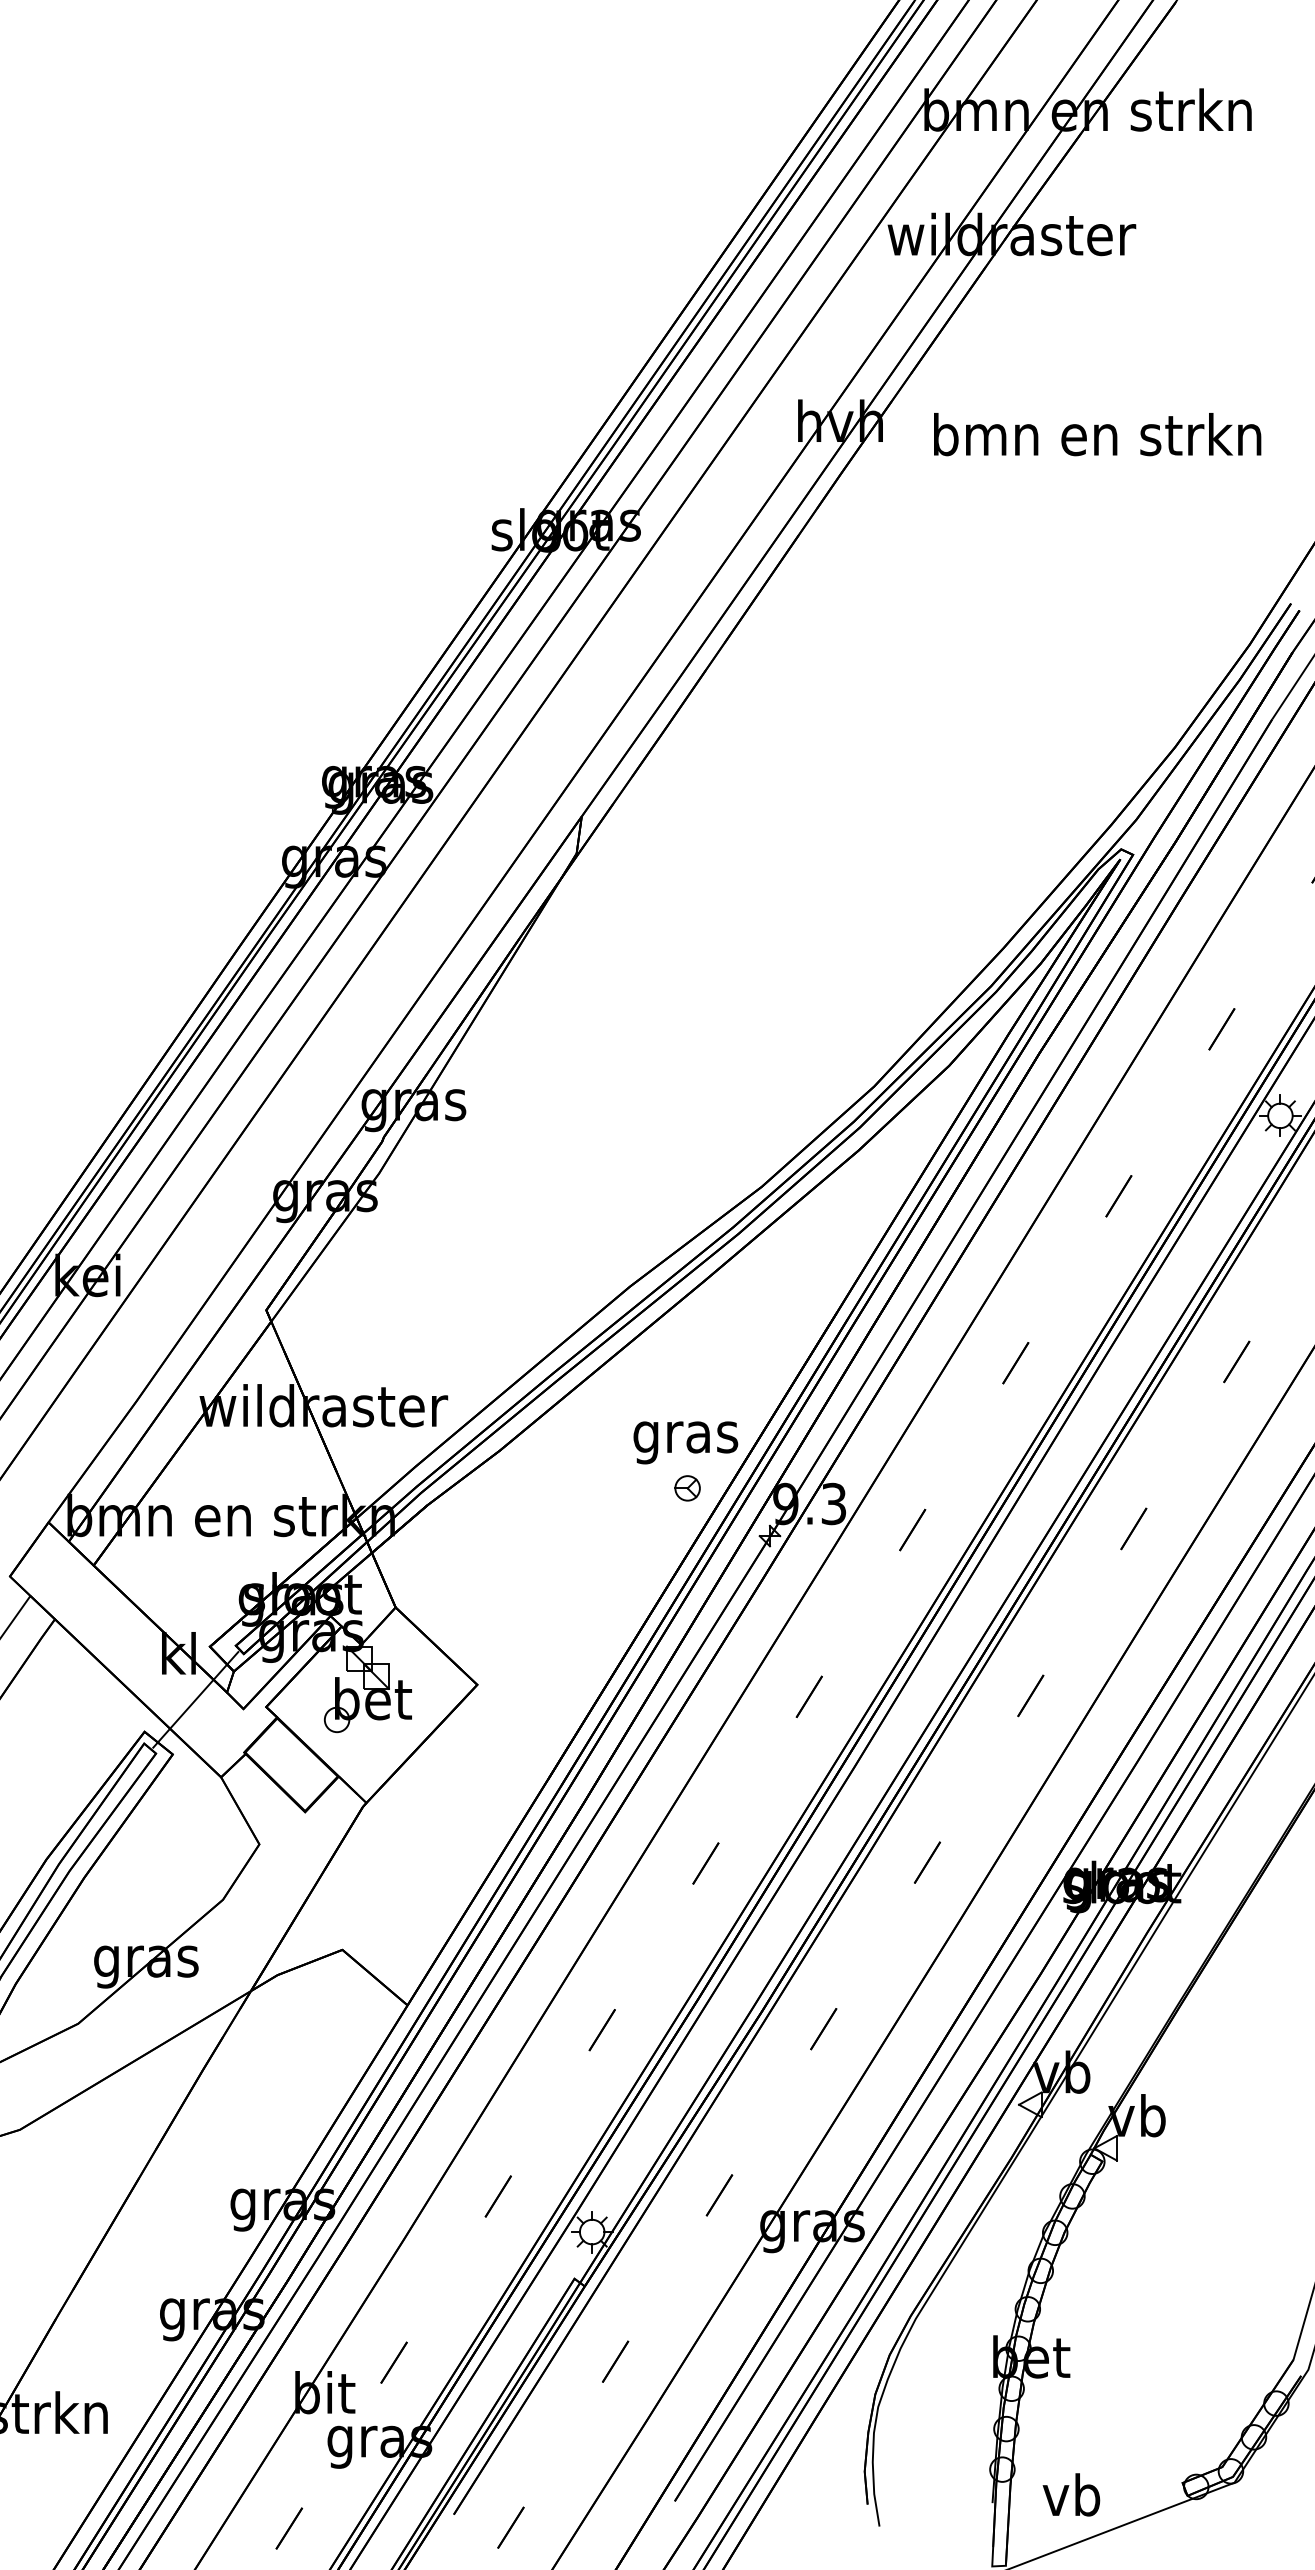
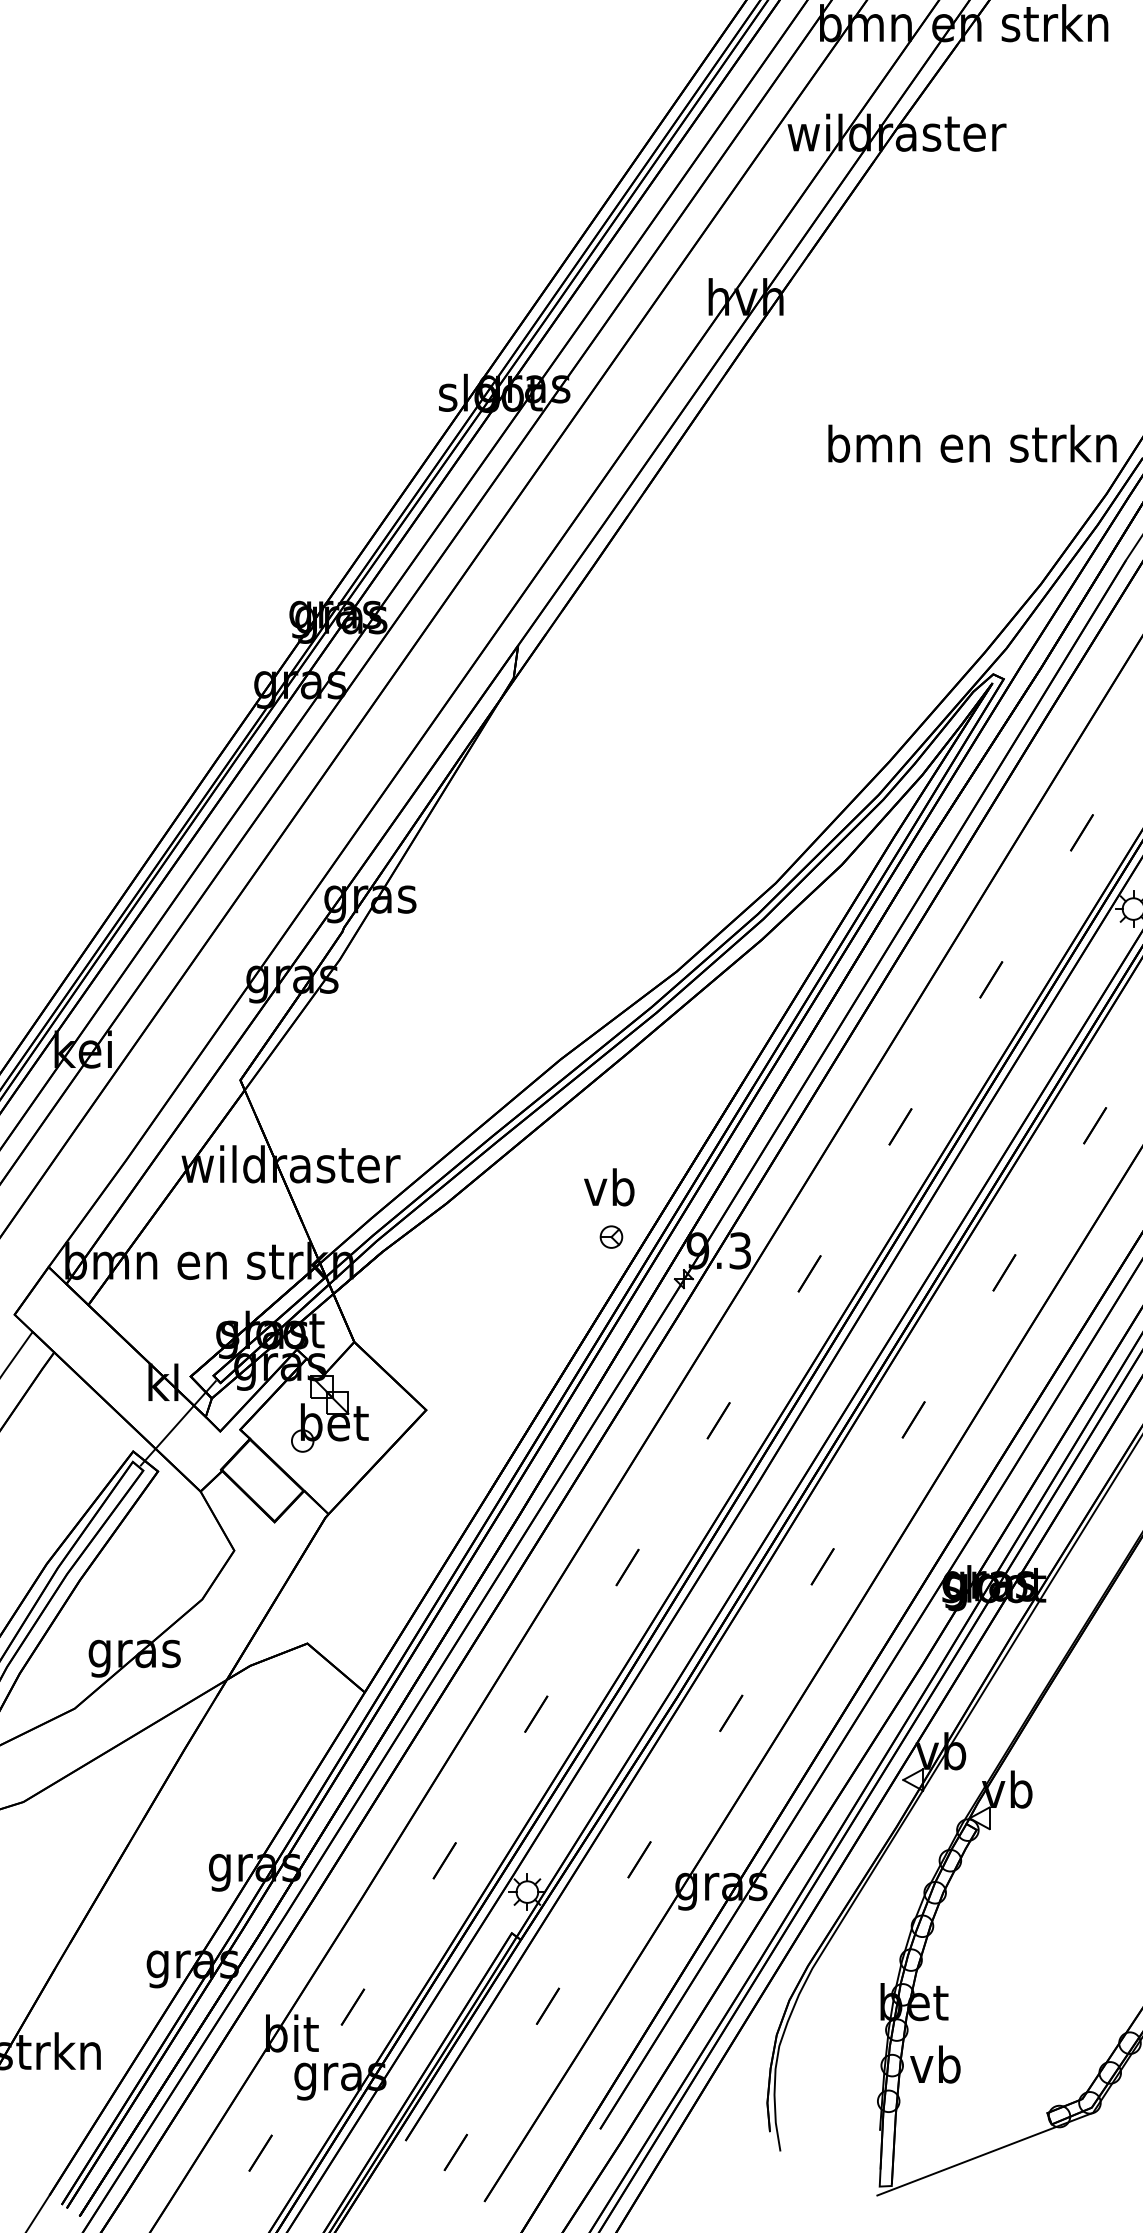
text: (1097, 434) -> (972, 443), moved
text: (685, 1437) -> (609, 1192), gras -> vb
text: (1071, 2494) -> (935, 2064), moved

